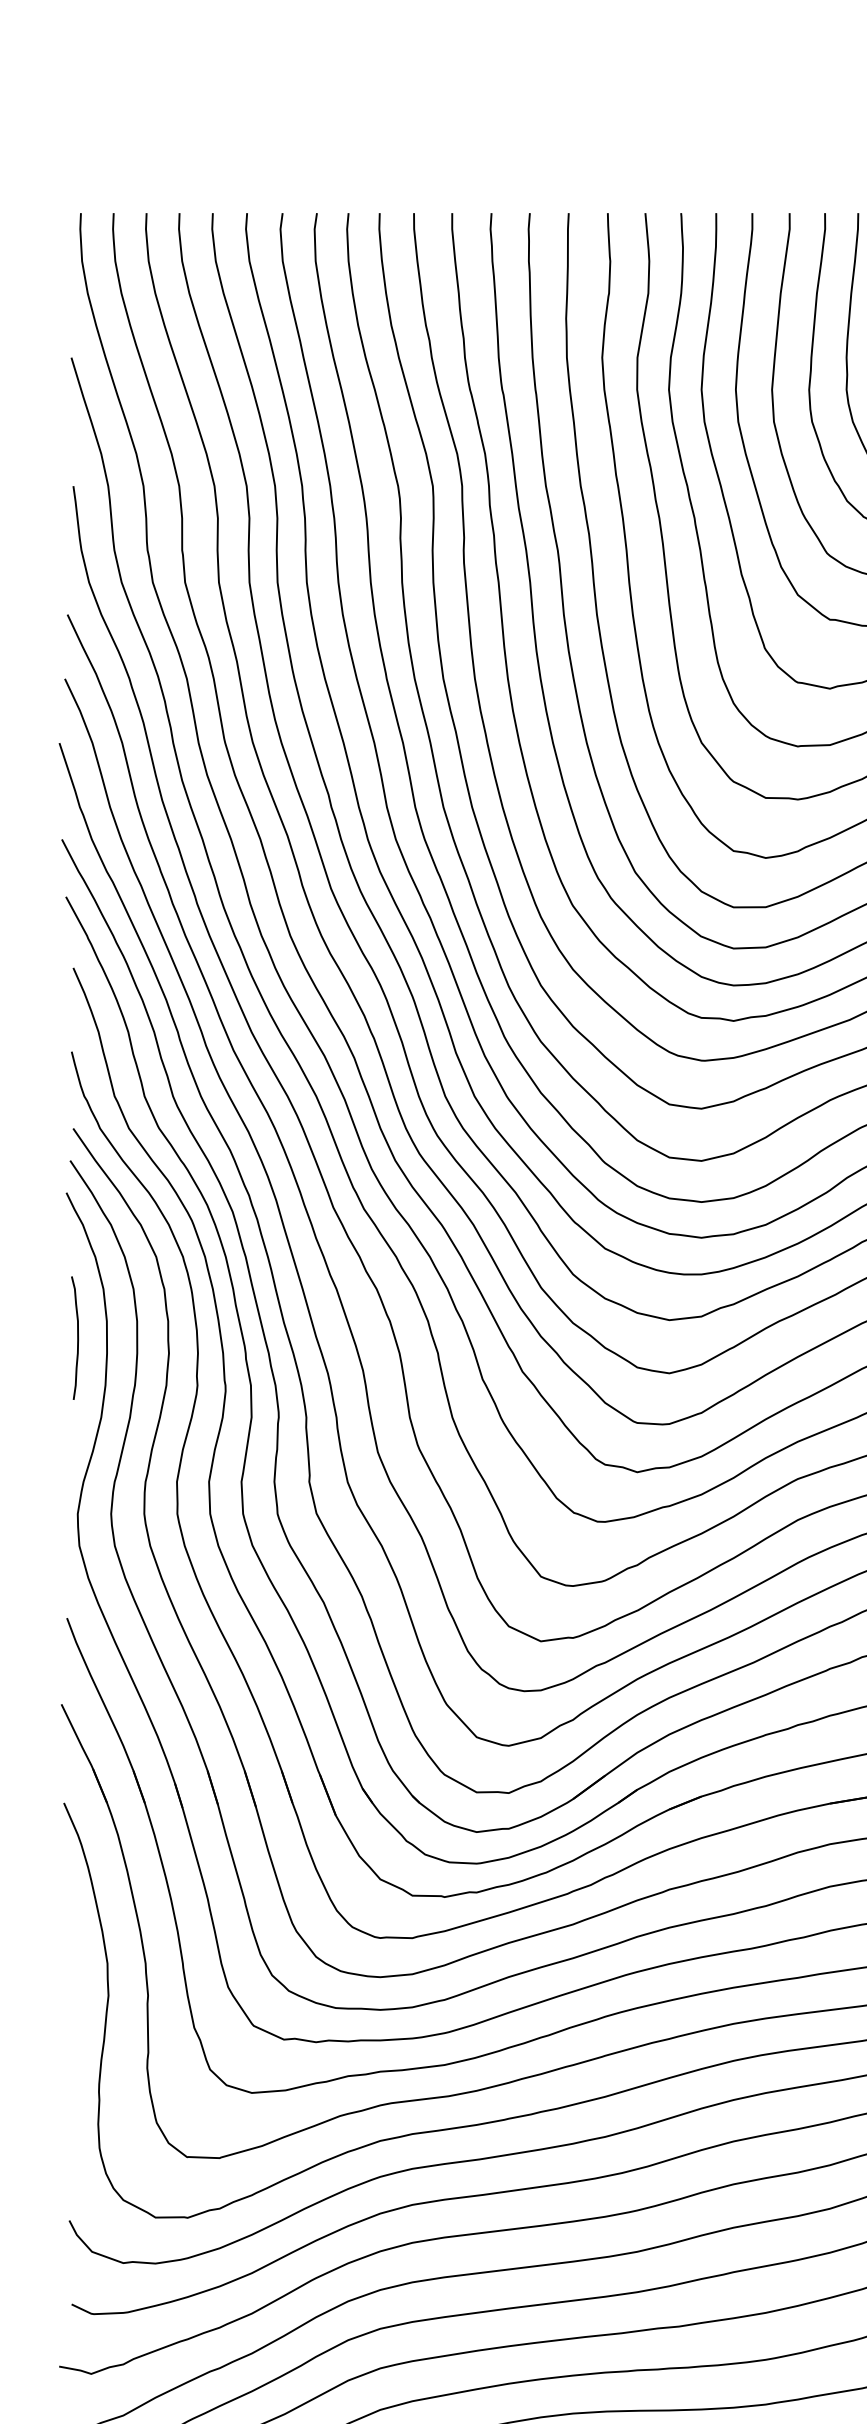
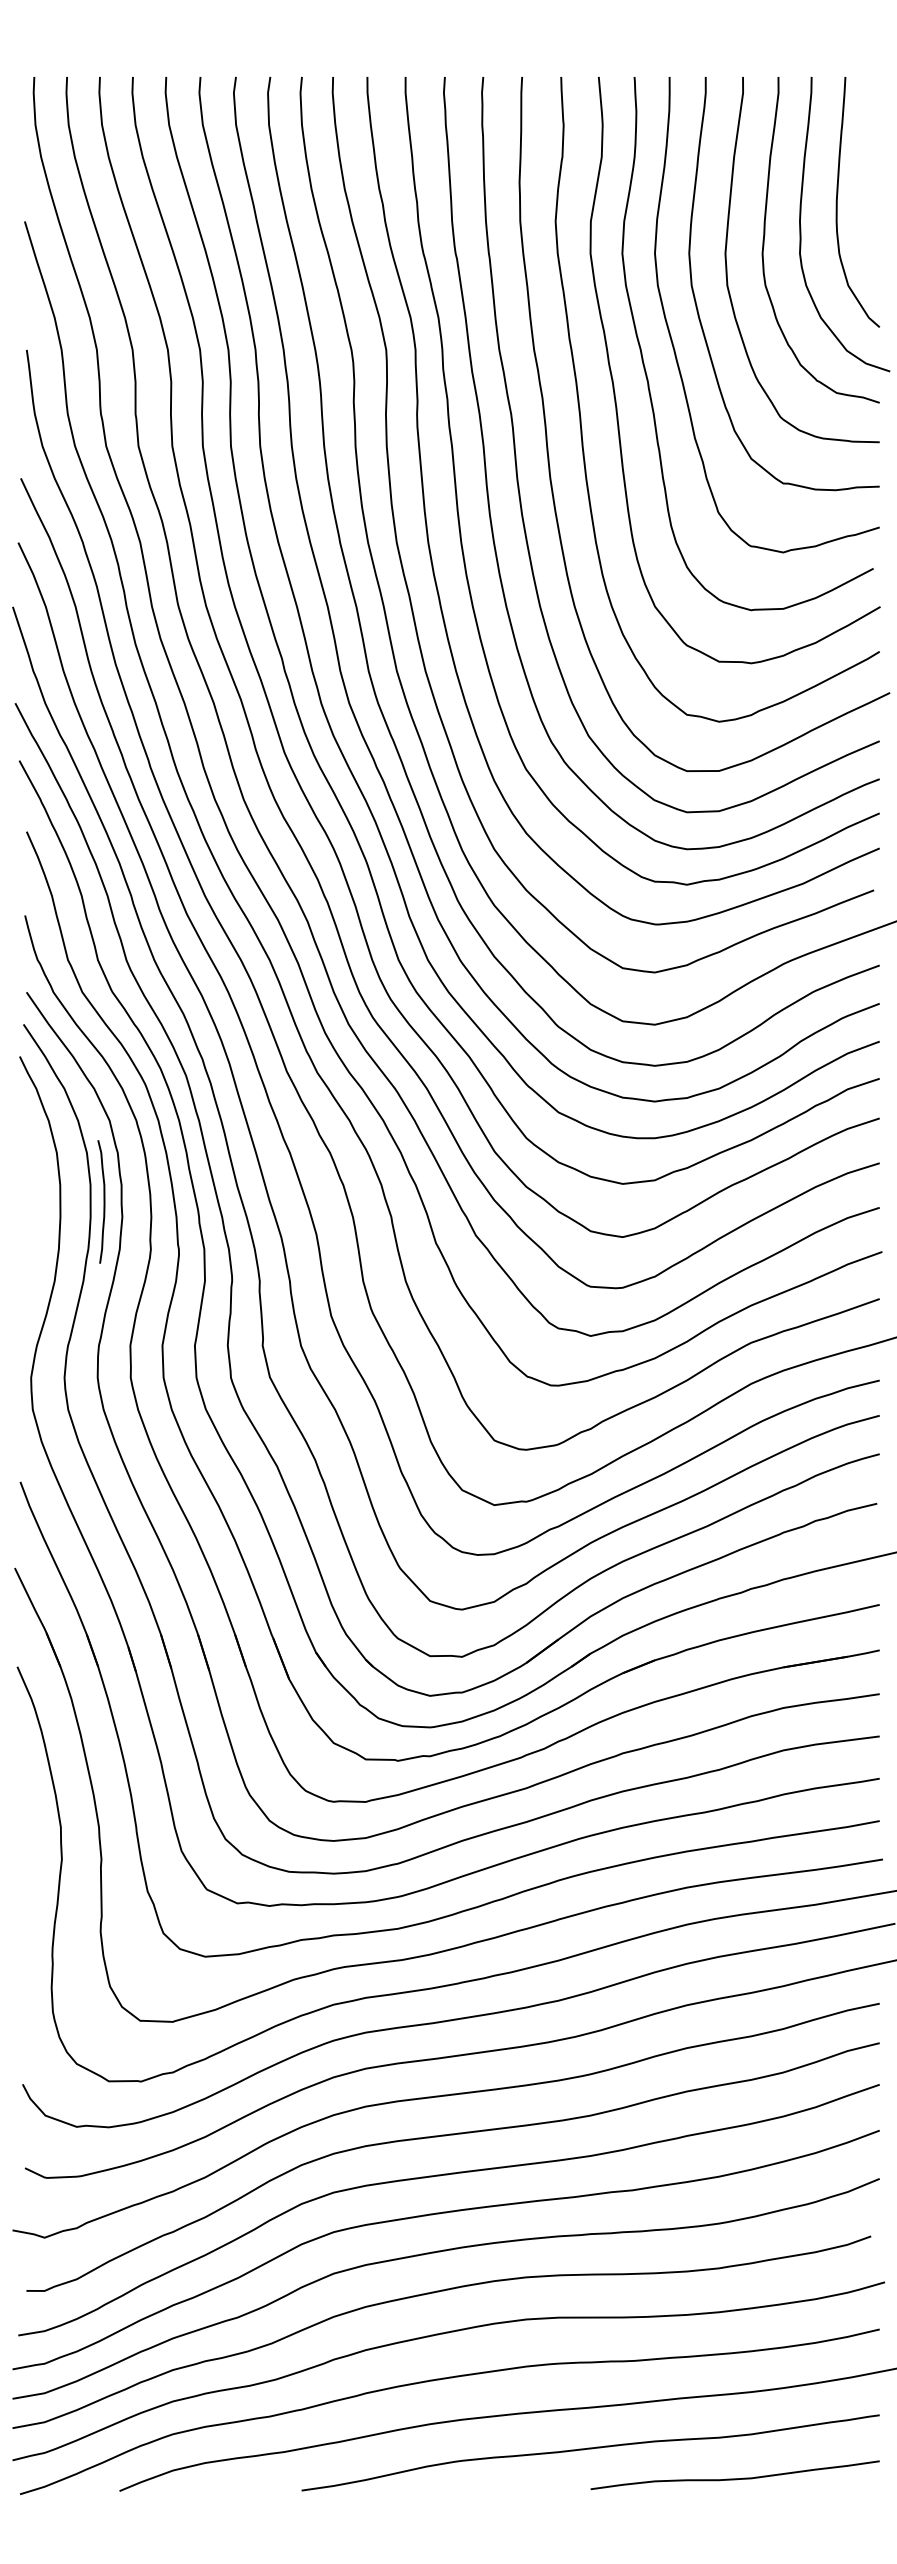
curve: (77, 1337) -> (103, 1201), moved

